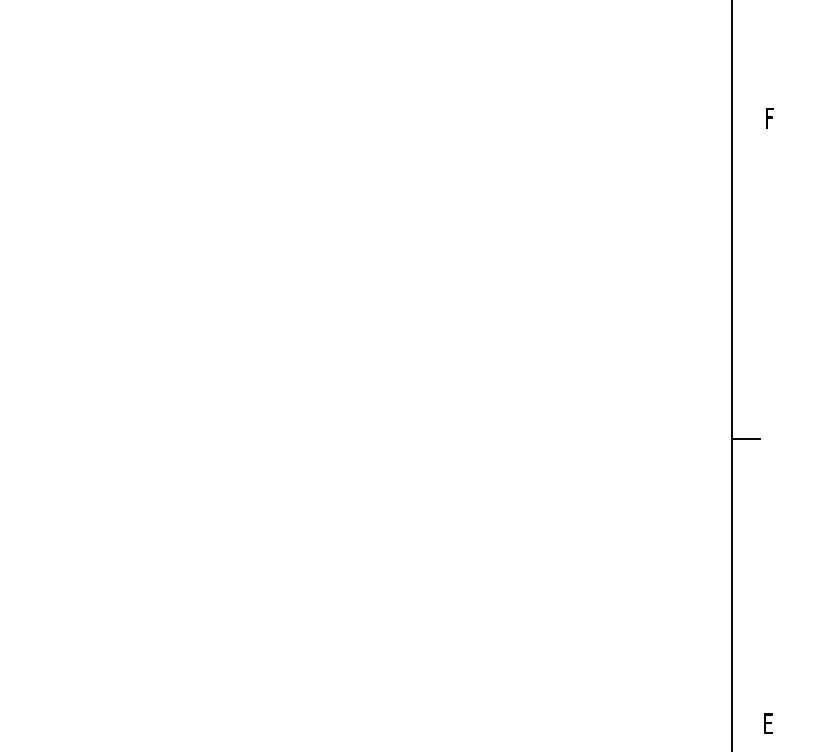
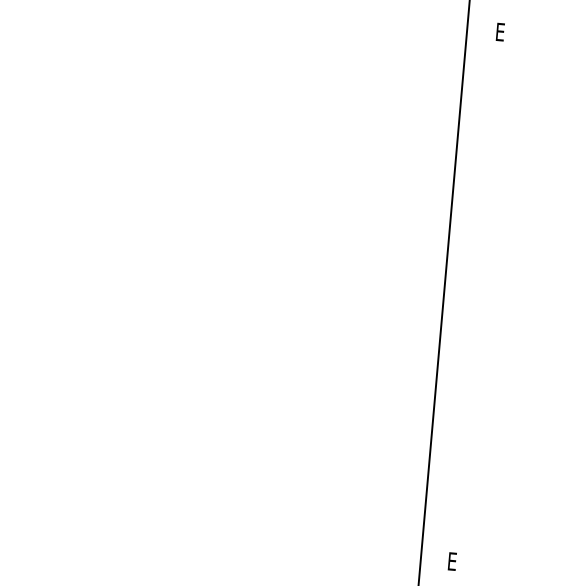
text: (771, 118) -> (501, 32), F -> E
line: (745, 439) -> (454, 311), removed

